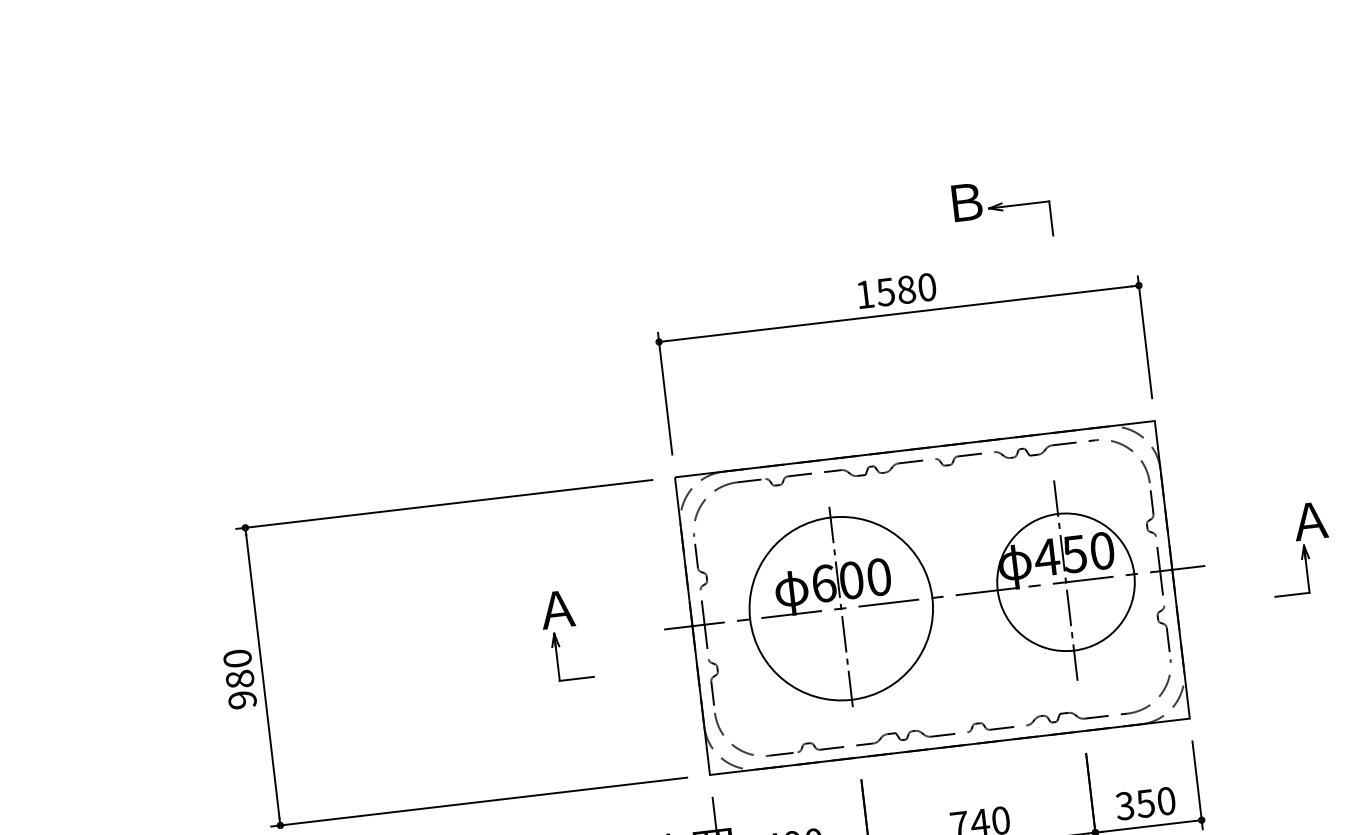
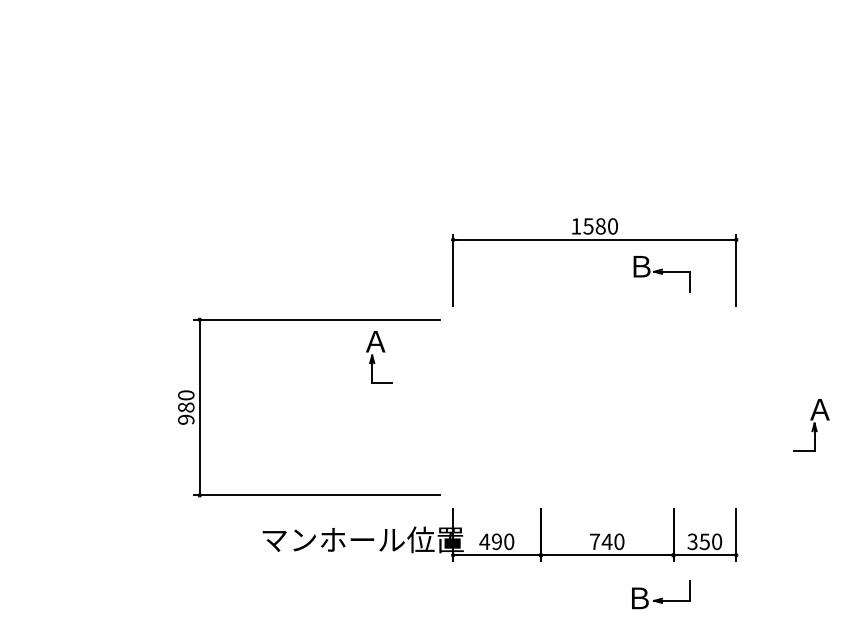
part: (1001, 211) -> (661, 274), moved
part: (1299, 549) -> (811, 425), moved
part: (933, 597) -> (595, 407), removed
part: (567, 635) -> (379, 357), moved

